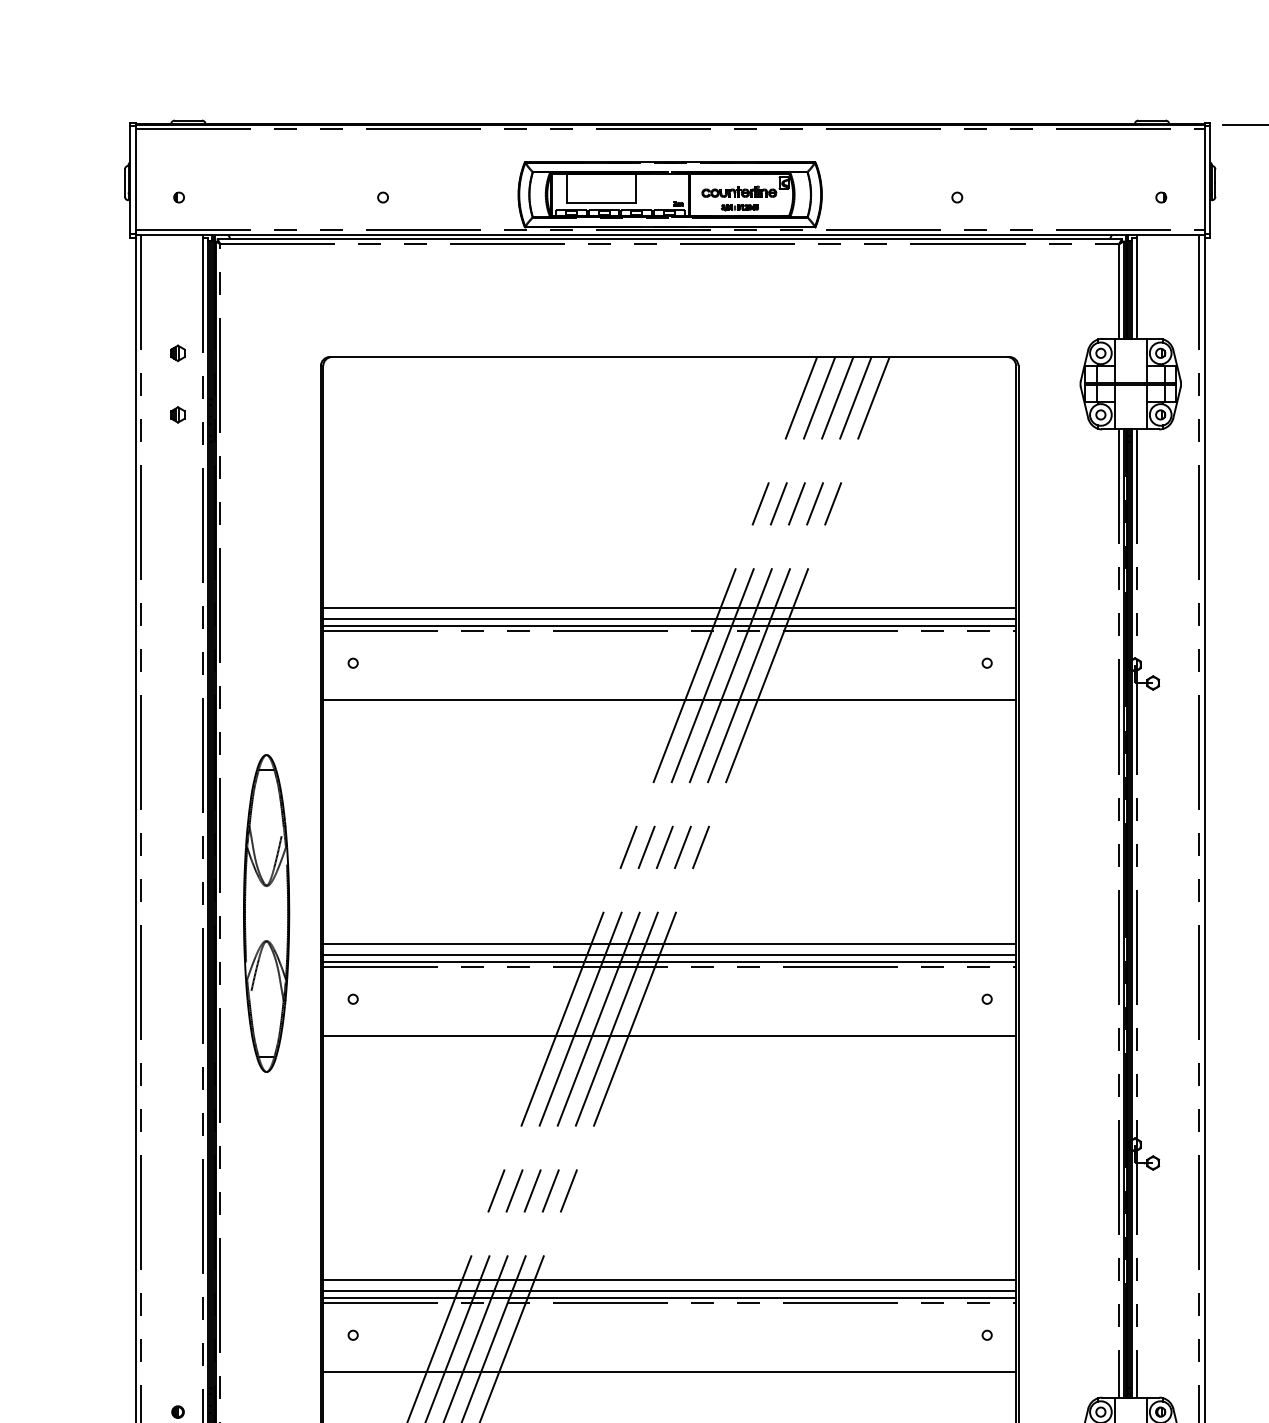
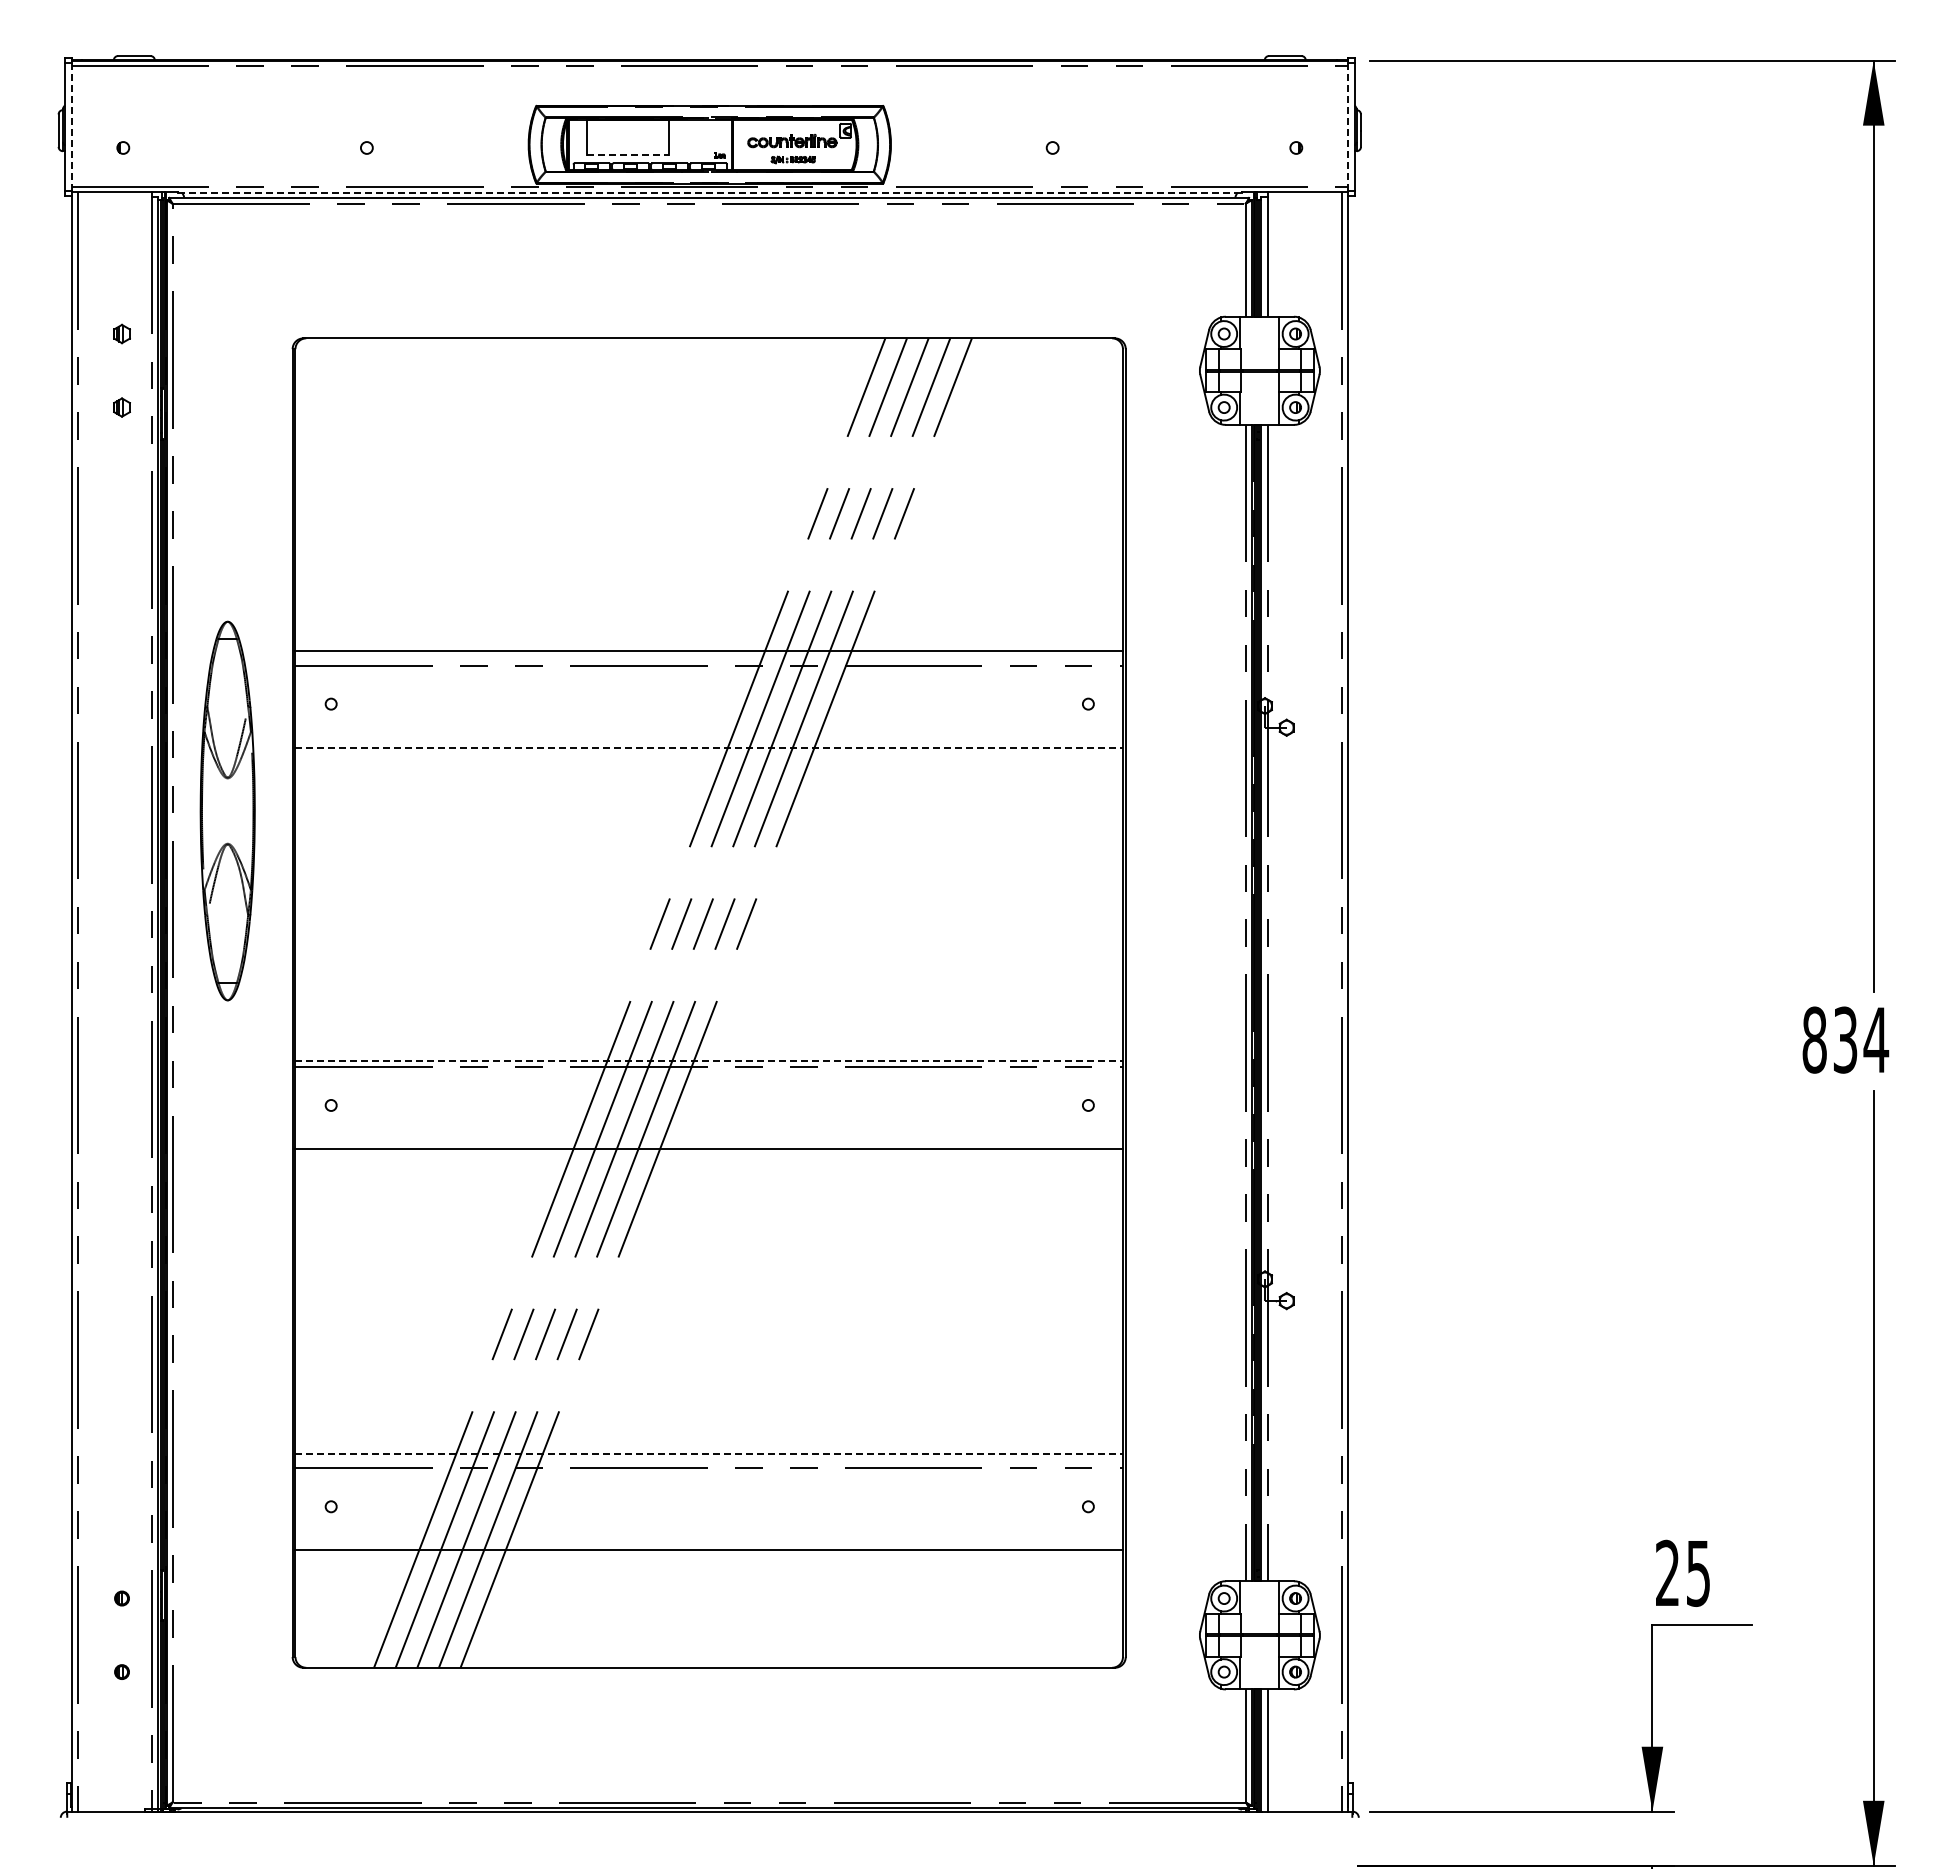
line: (135, 180) -> (71, 127), solid -> dashed
line: (1204, 180) -> (1348, 127), solid -> dashed
line: (602, 203) -> (628, 154), solid -> dashed
line: (670, 234) -> (710, 192), solid -> dashed
line: (669, 608) -> (708, 638), removed
line: (669, 625) -> (708, 659), removed
line: (669, 699) -> (709, 747), solid -> dashed
part: (266, 913) -> (227, 810), moved
line: (669, 944) -> (708, 1039), removed
line: (669, 954) -> (708, 1052), removed
line: (669, 961) -> (709, 1060), solid -> dashed
line: (669, 1280) -> (708, 1441), removed
line: (669, 1291) -> (709, 1454), solid -> dashed
line: (669, 1298) -> (708, 1462), removed

